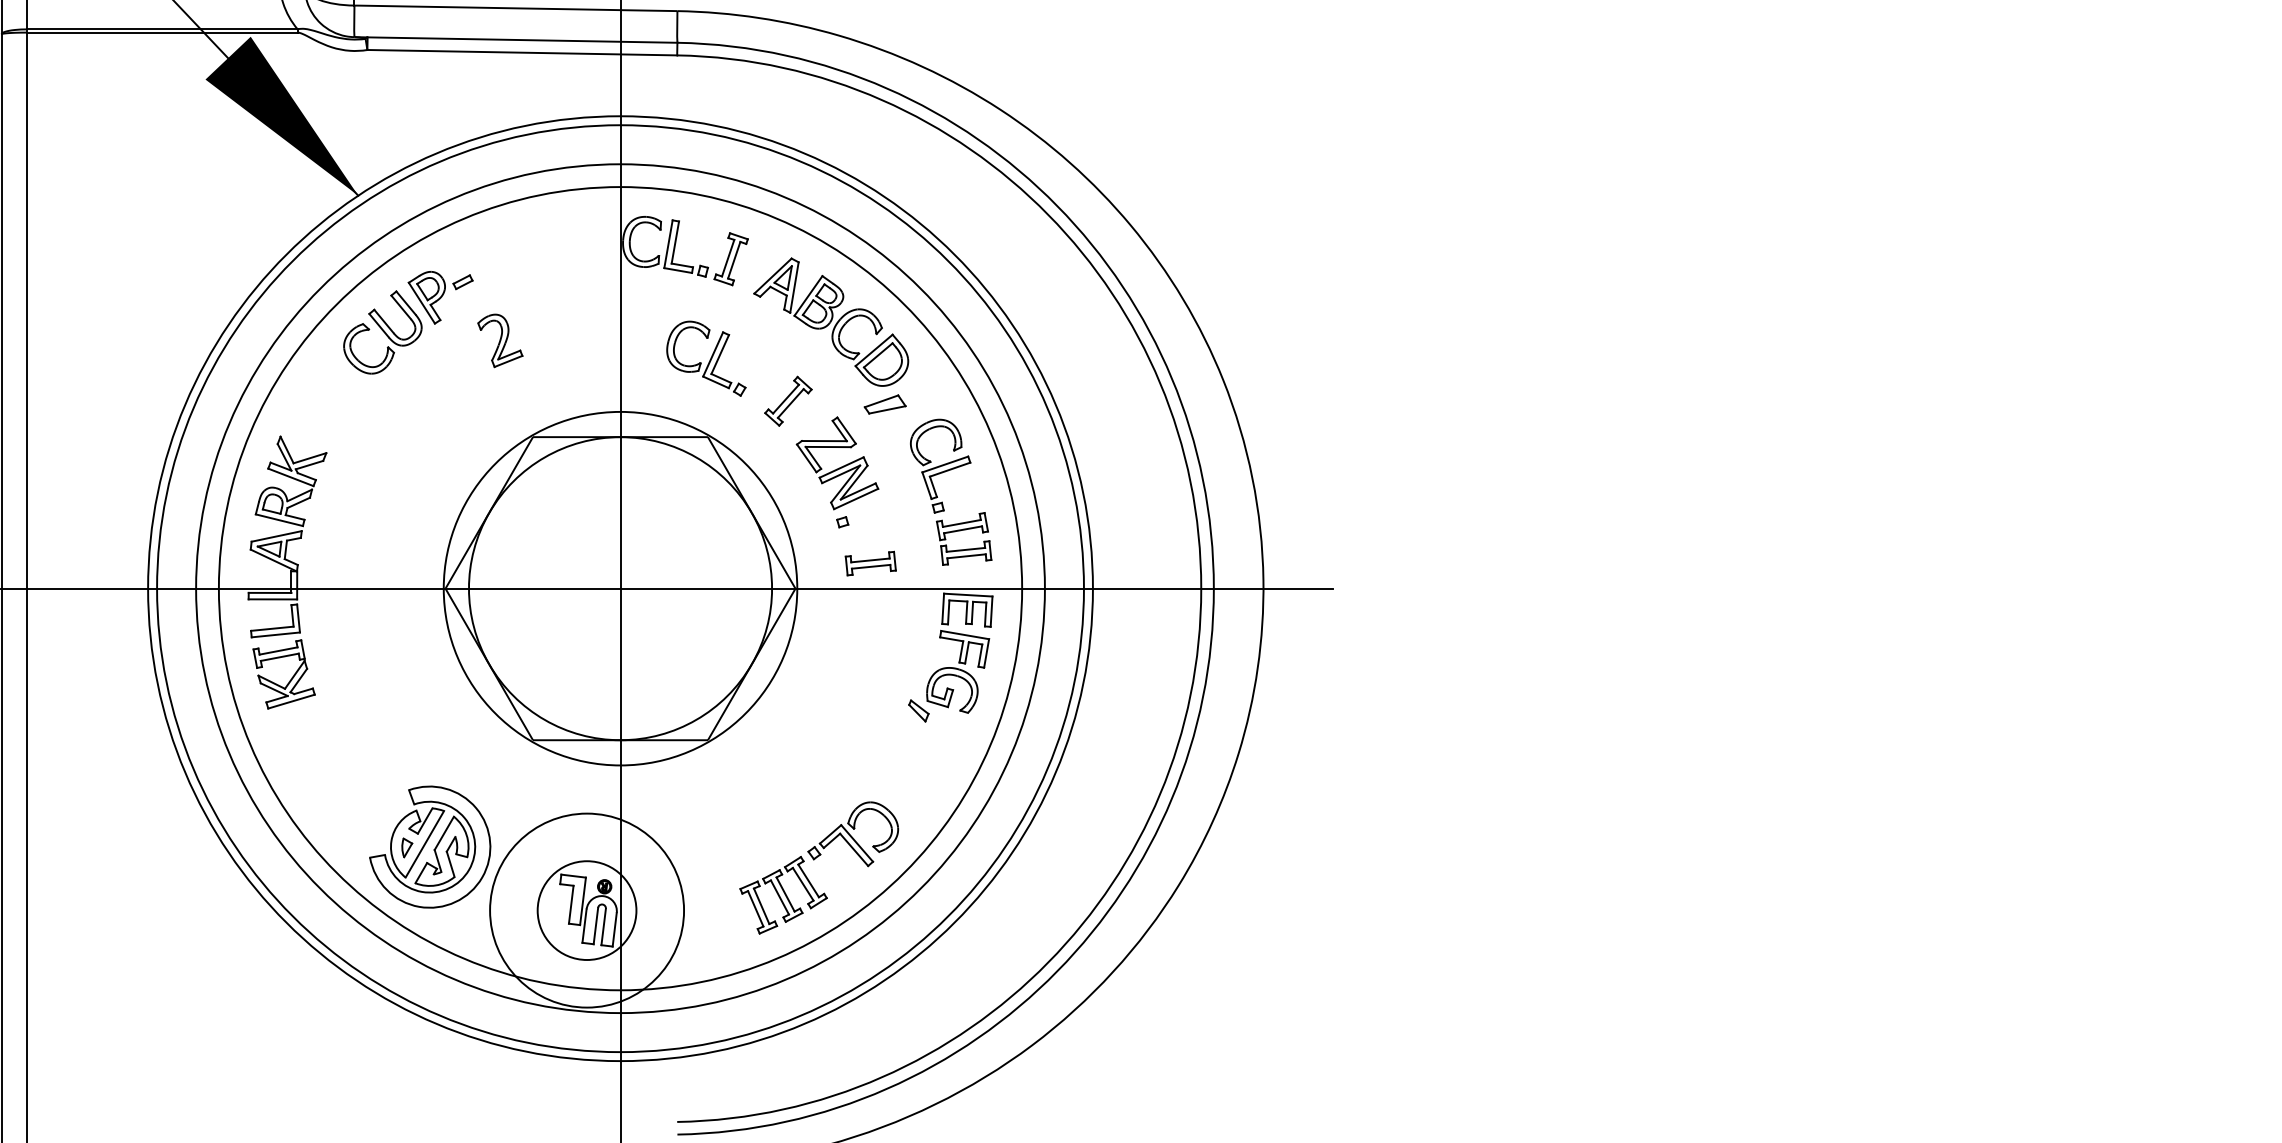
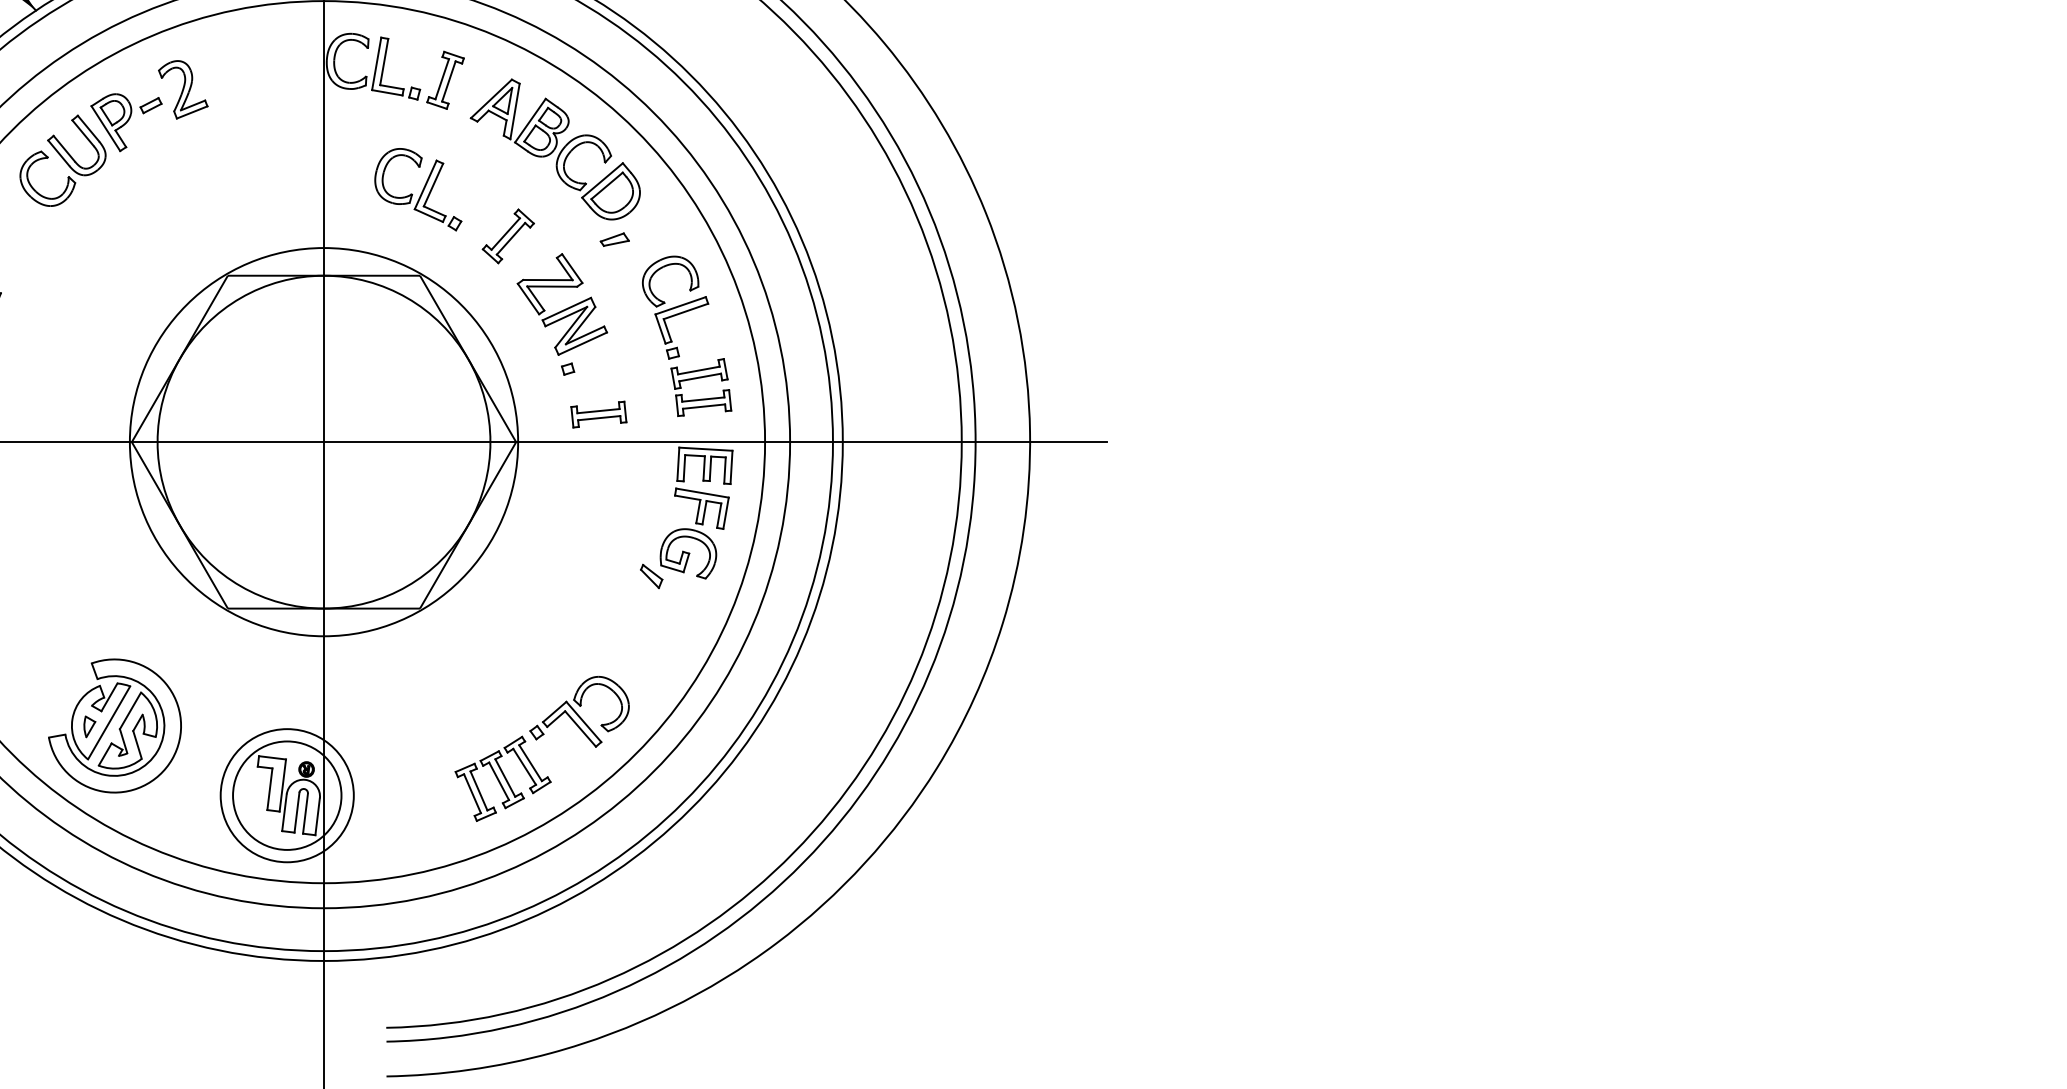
part: (500, 340) -> (183, 89), moved
part: (885, 403) -> (615, 238), size x0.62
circle: (586, 910) -> (286, 795), size x0.62

